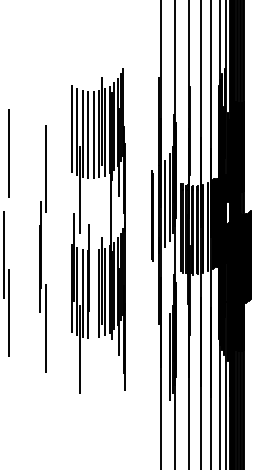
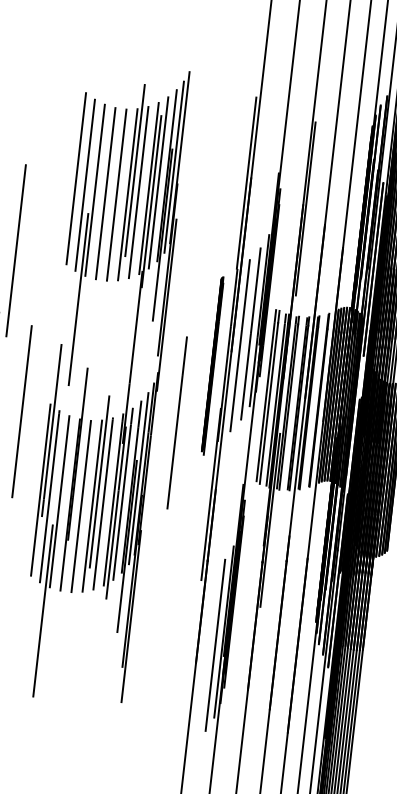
line: (136, 246) -> (175, 422), added
line: (58, 249) -> (22, 410), added
line: (93, 294) -> (80, 506), added

